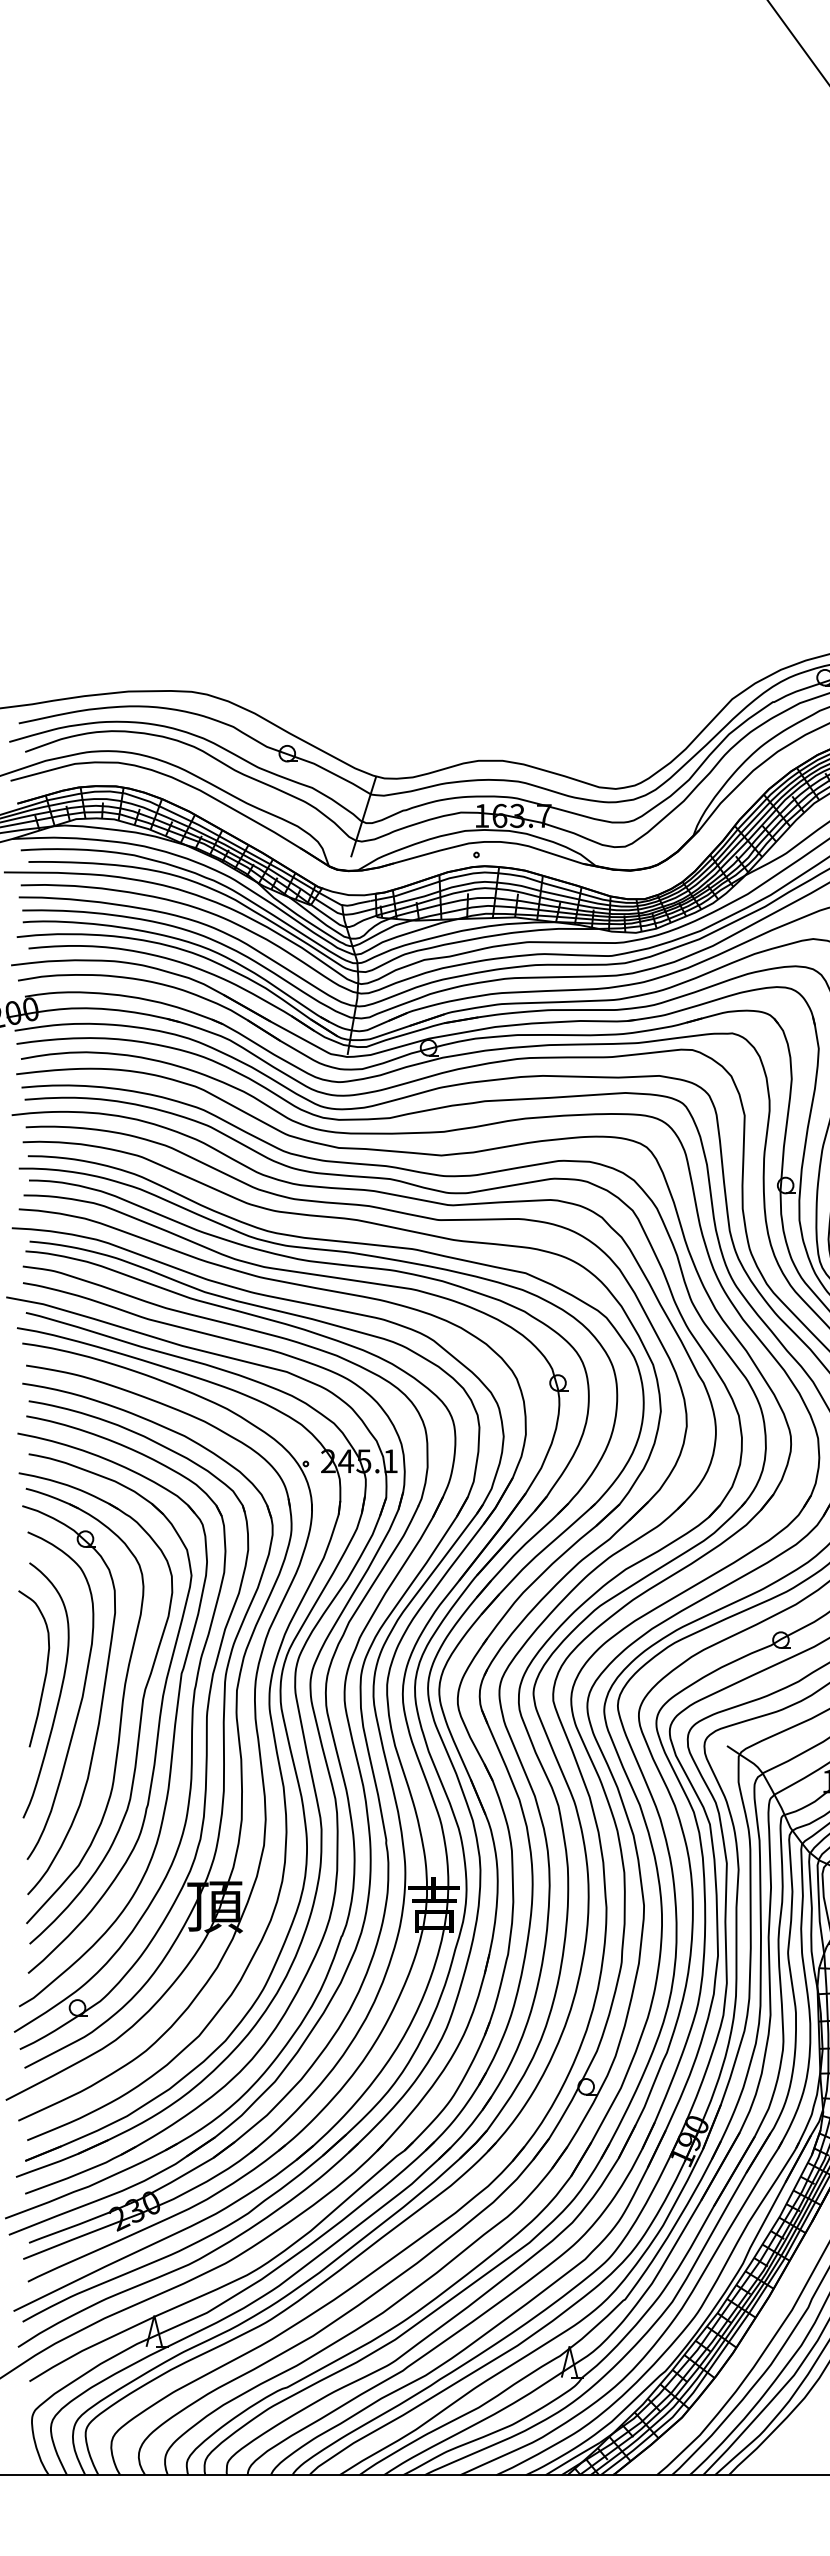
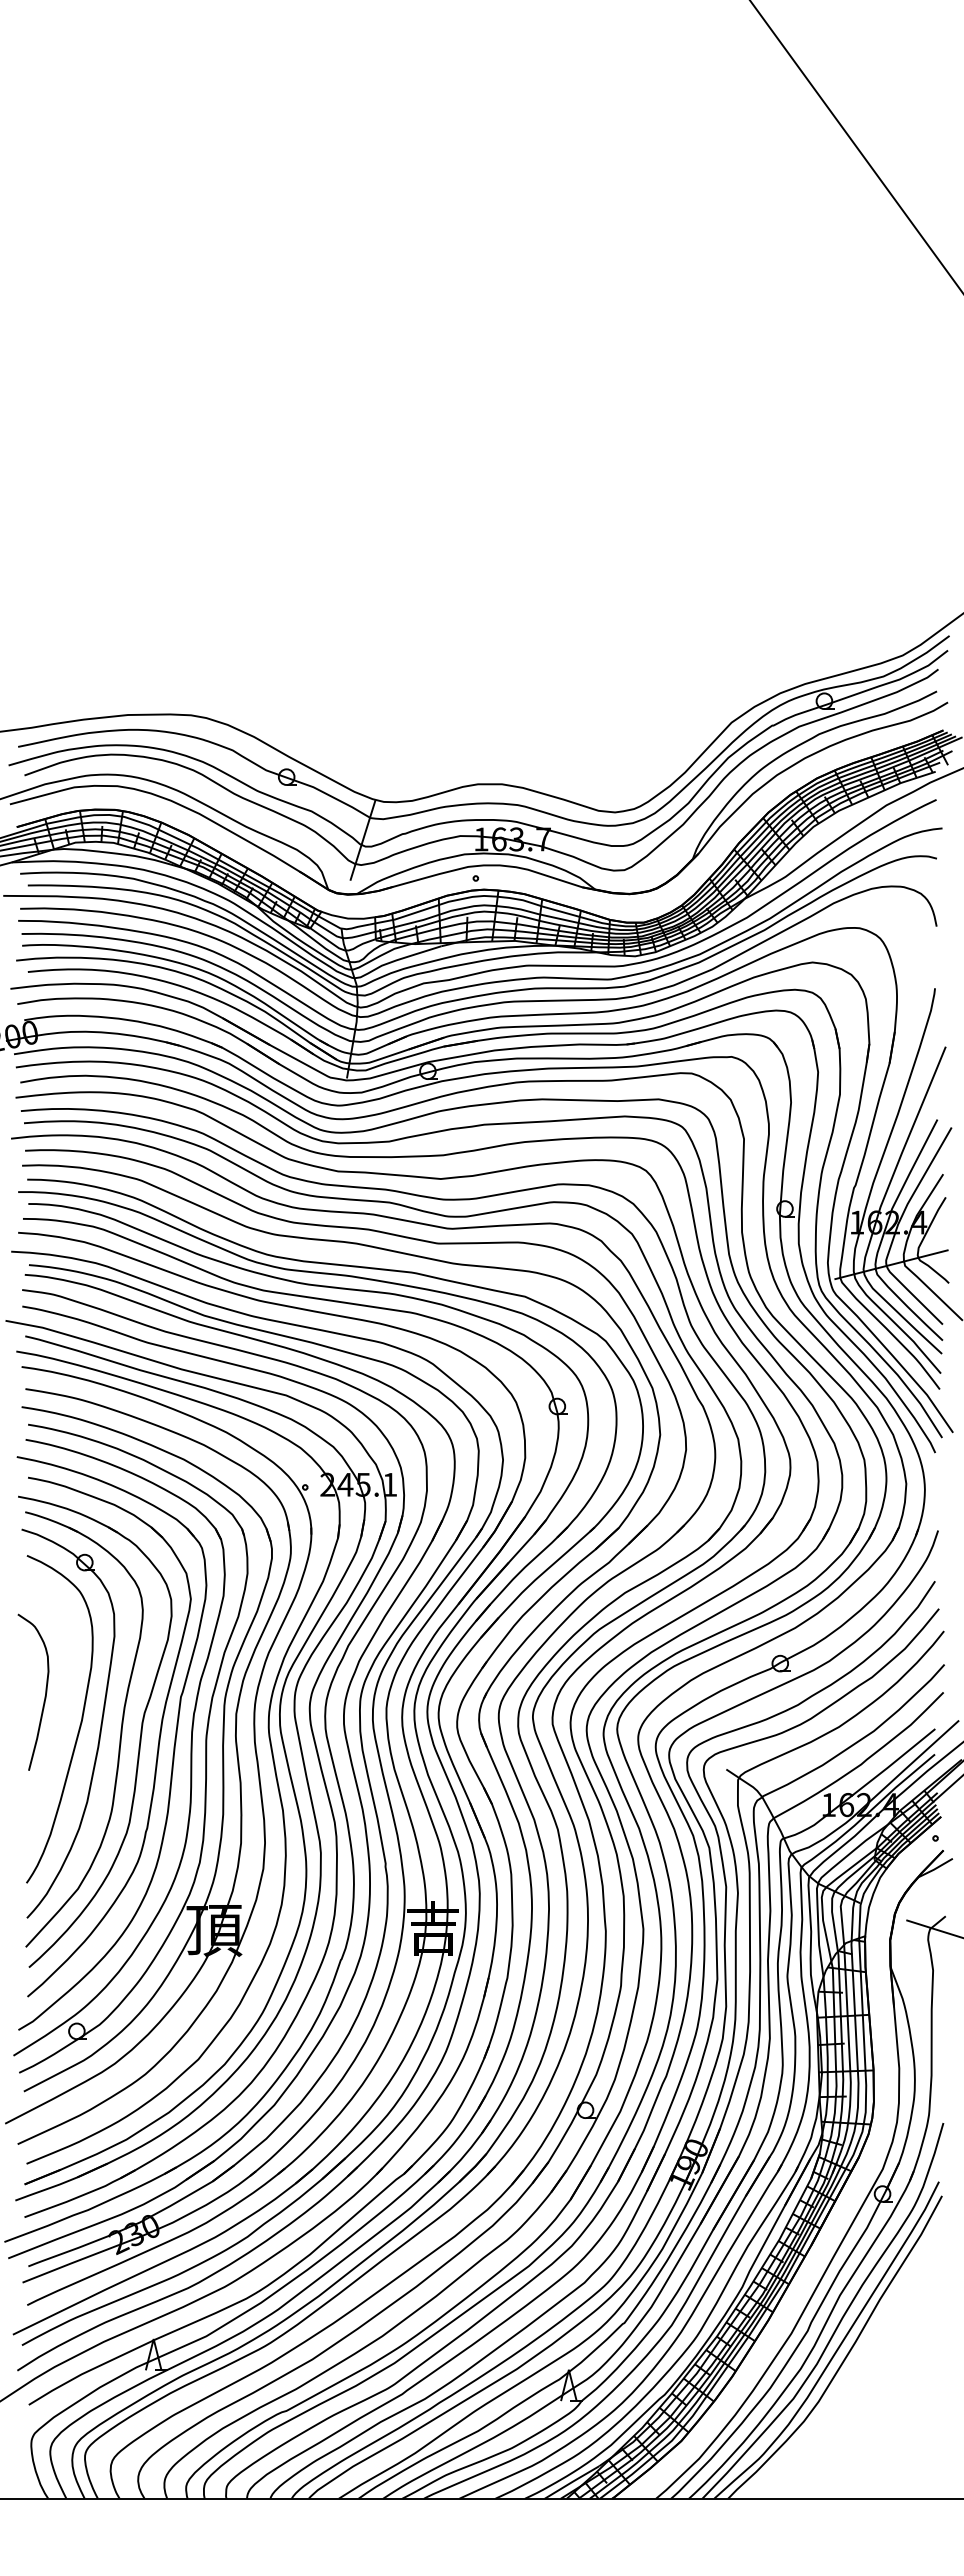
curve: (59, 1694) -> (58, 1717), removed

